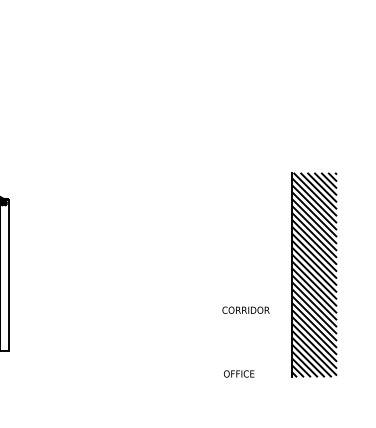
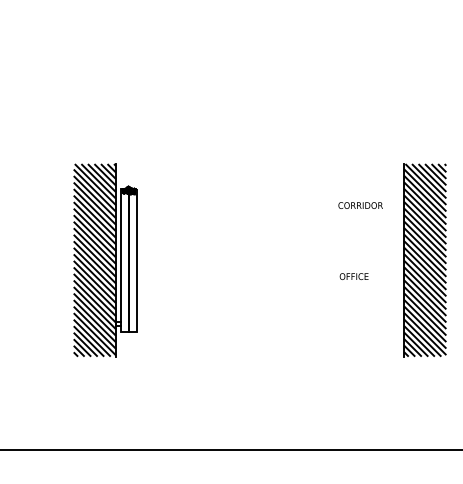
text: (245, 310) -> (360, 205), moved
text: (238, 373) -> (353, 276), moved

